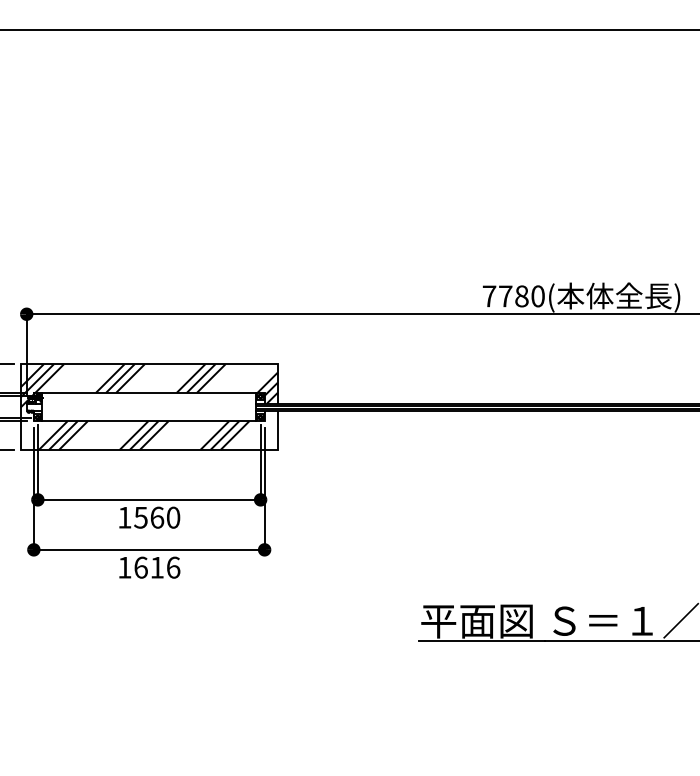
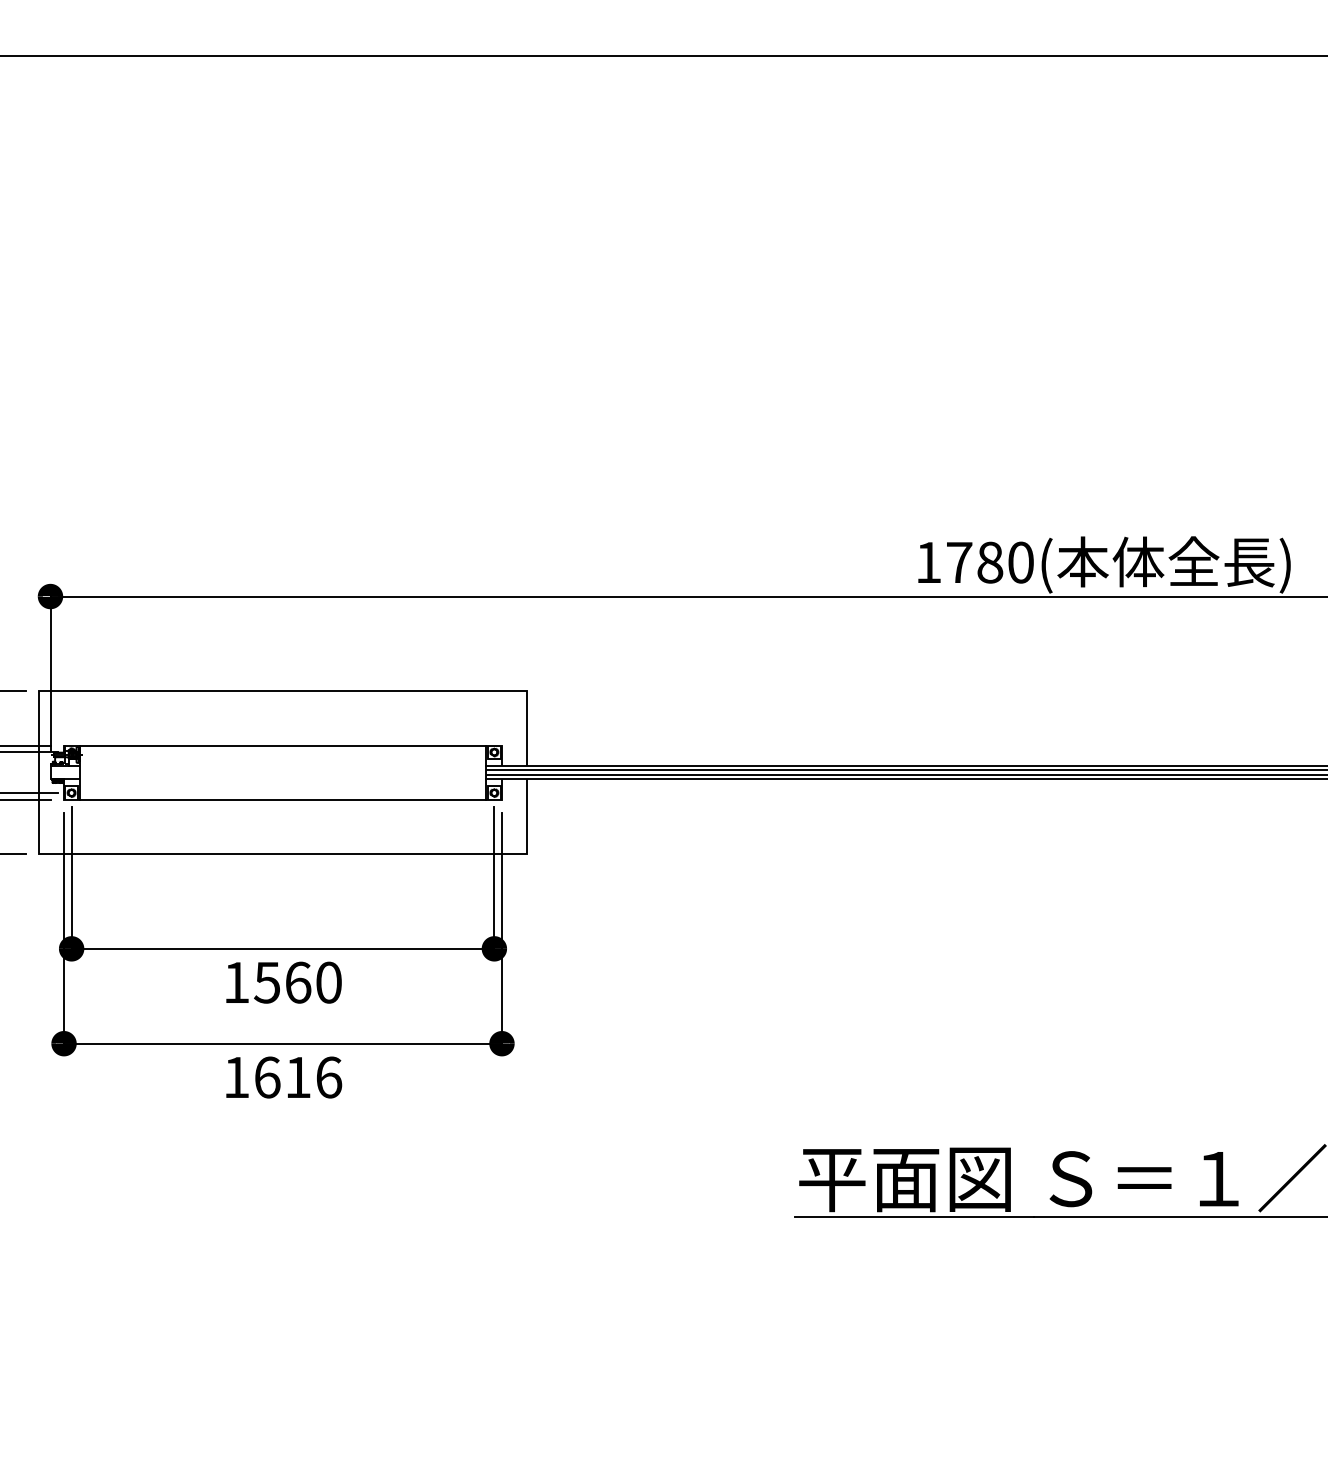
text: (489, 296) -> (928, 562), 7780( -> 1780(
hatch: (148, 406) -> (281, 771), removed

